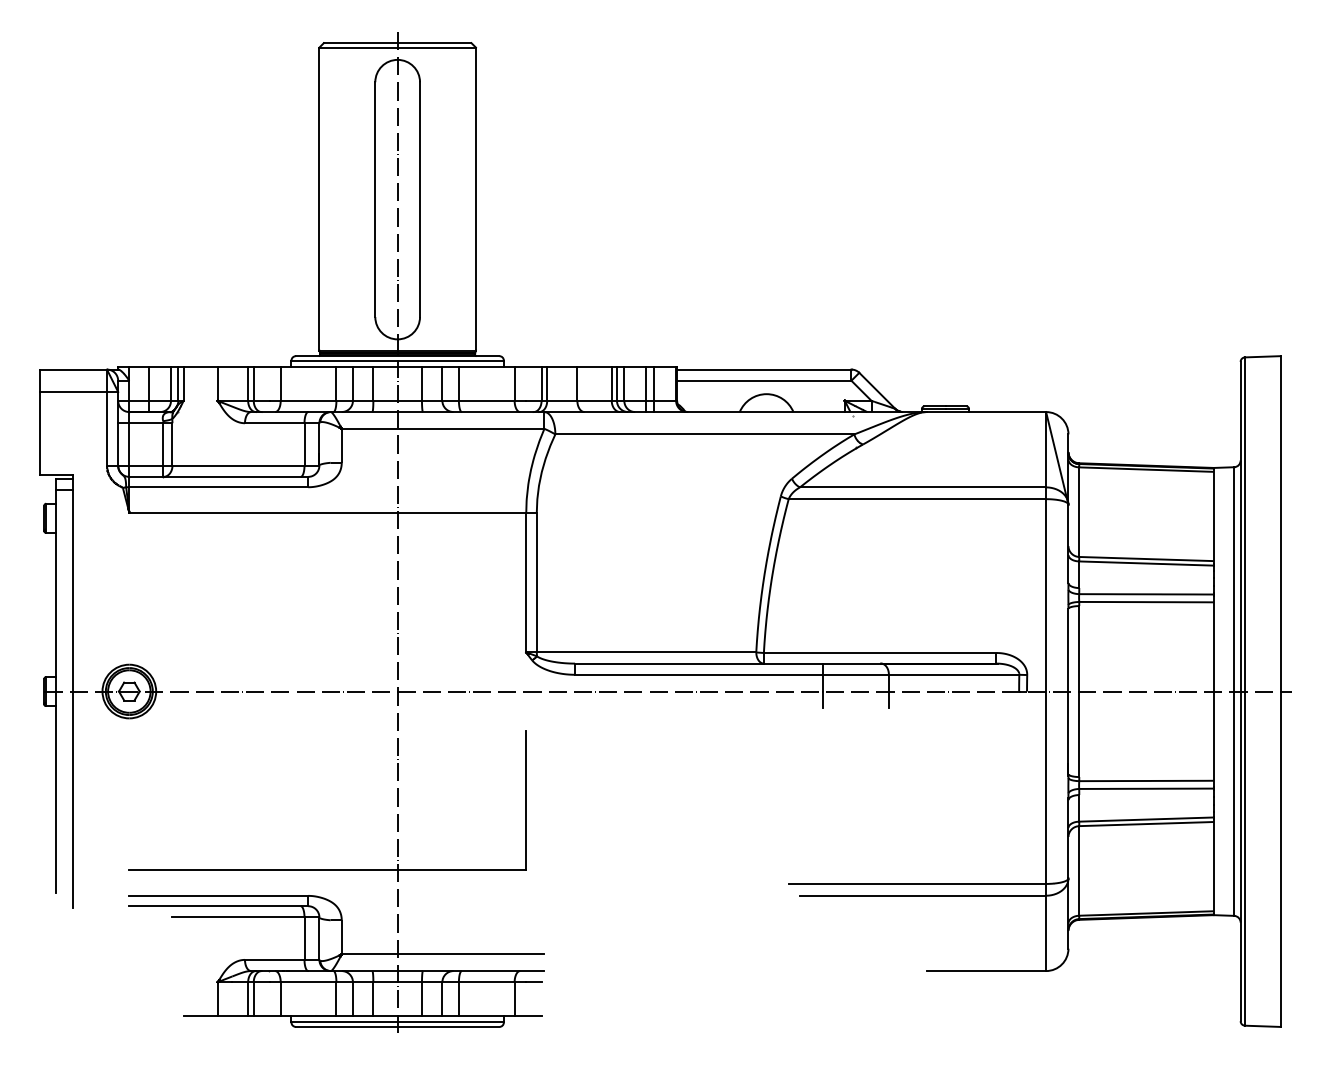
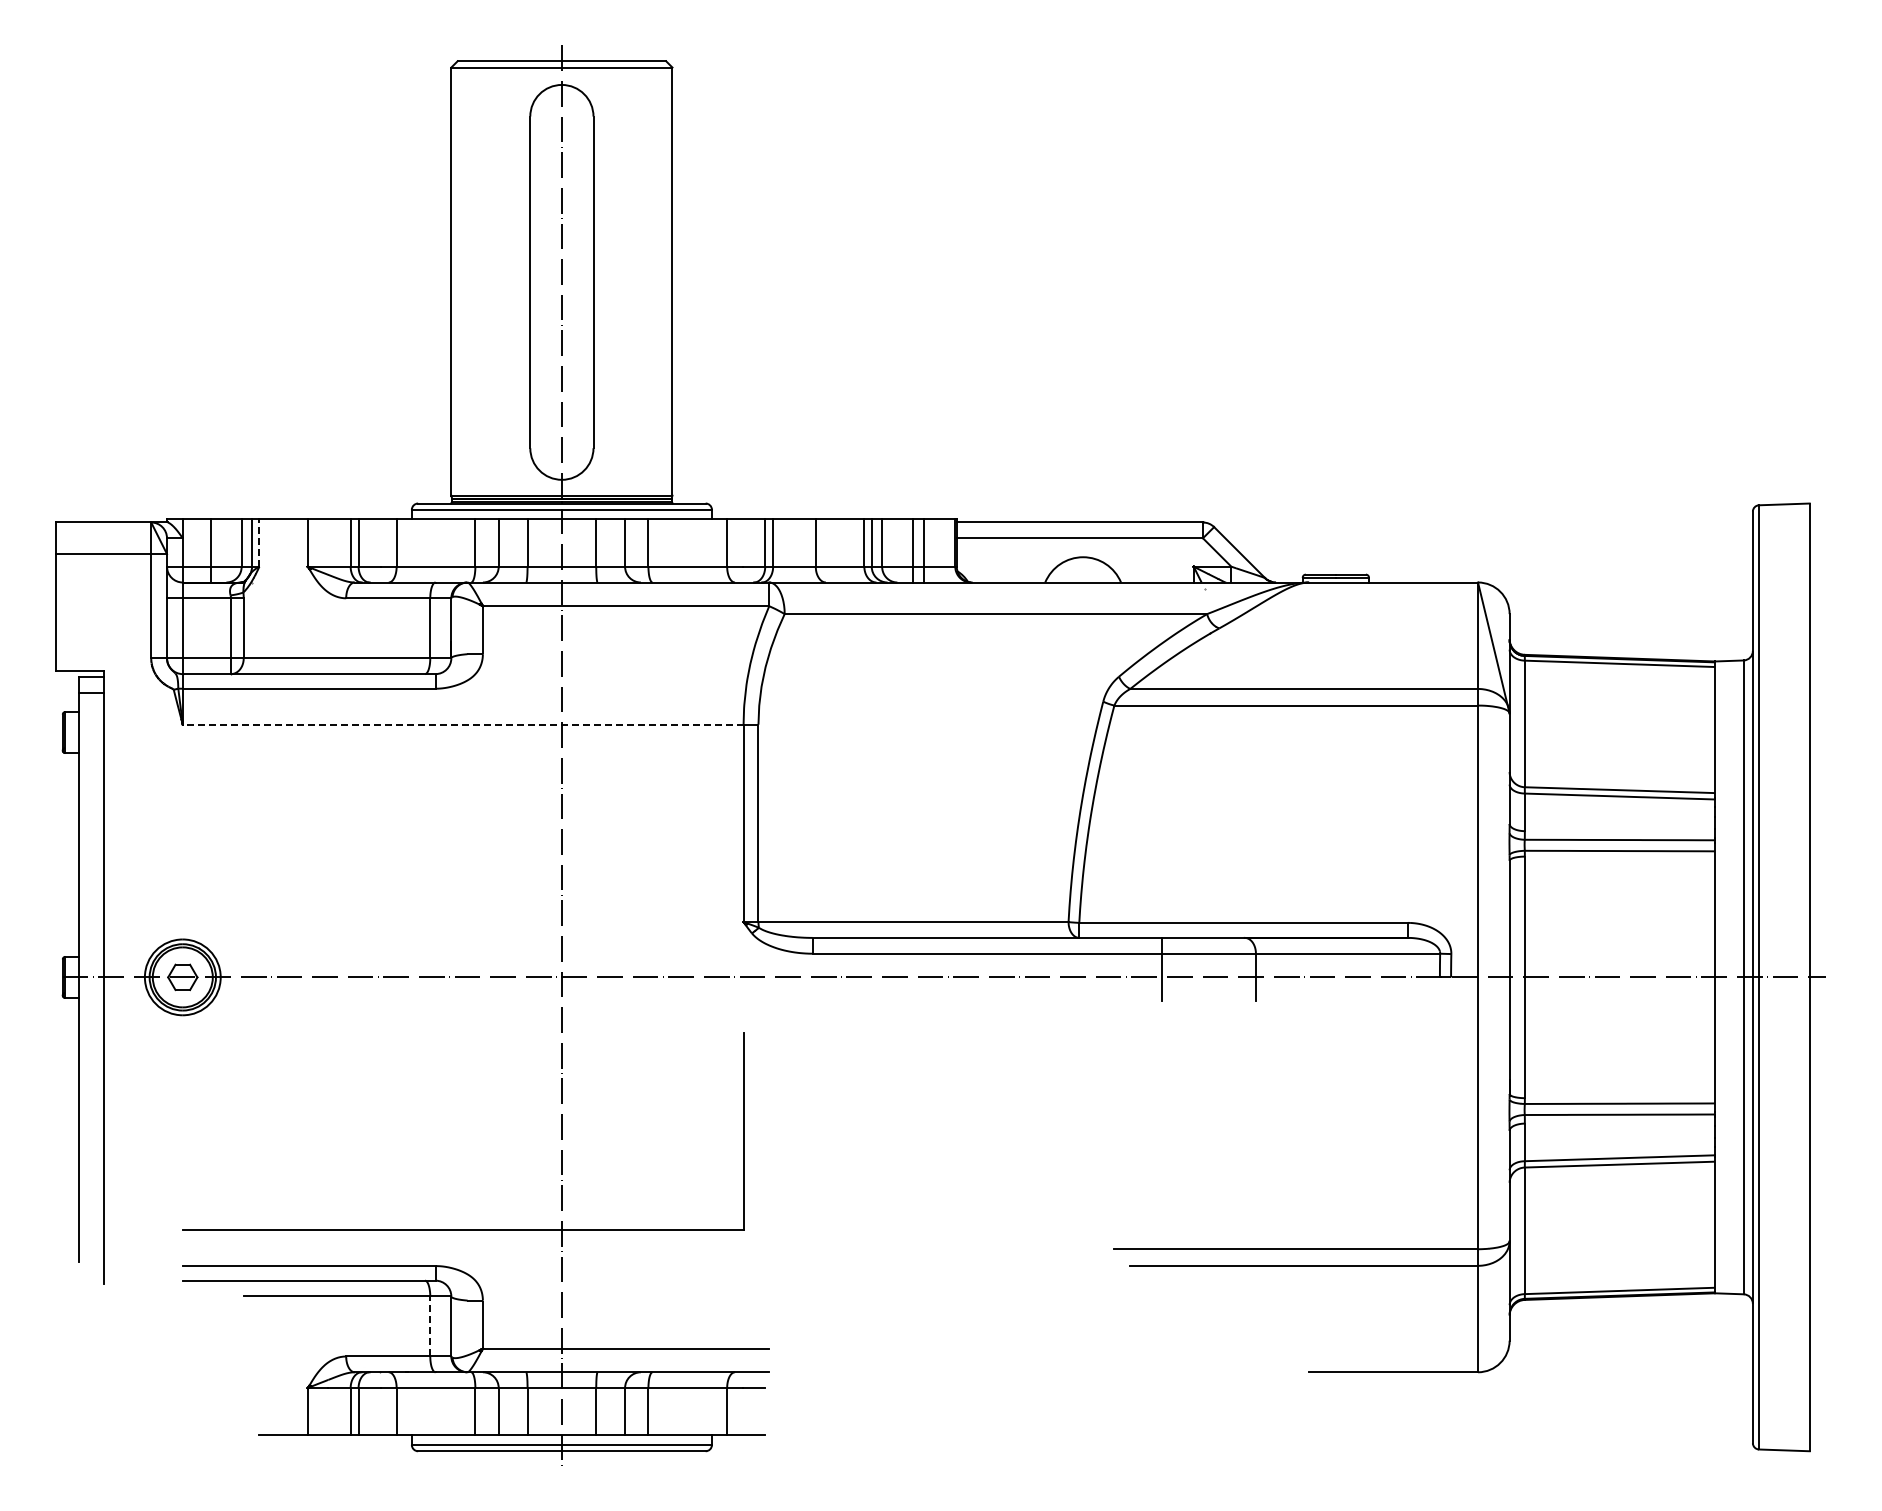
line: (183, 384) -> (259, 543), solid -> dashed
line: (327, 512) -> (462, 724), solid -> dashed
line: (304, 937) -> (430, 1325), solid -> dashed

